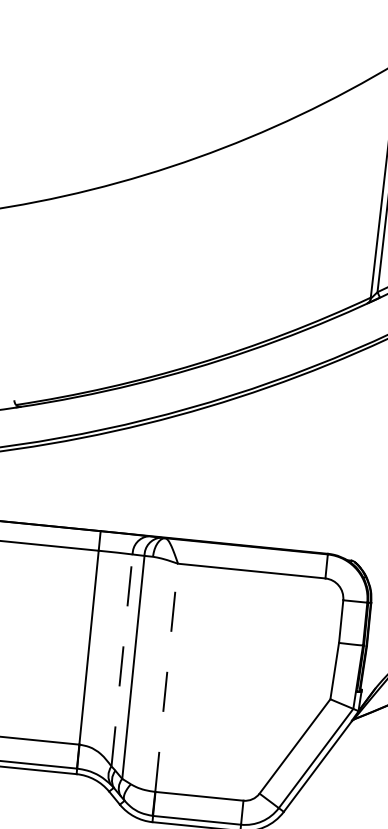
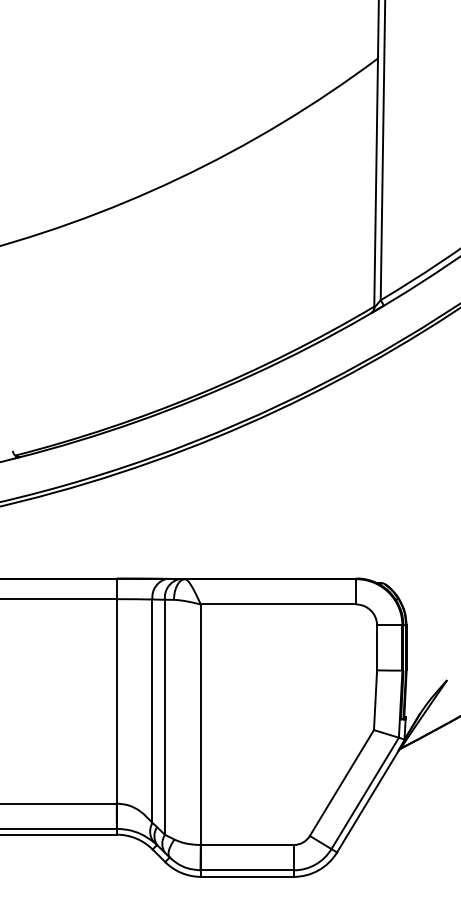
line: (122, 660) -> (152, 711), dashed -> solid
line: (166, 677) -> (200, 724), dashed -> solid

